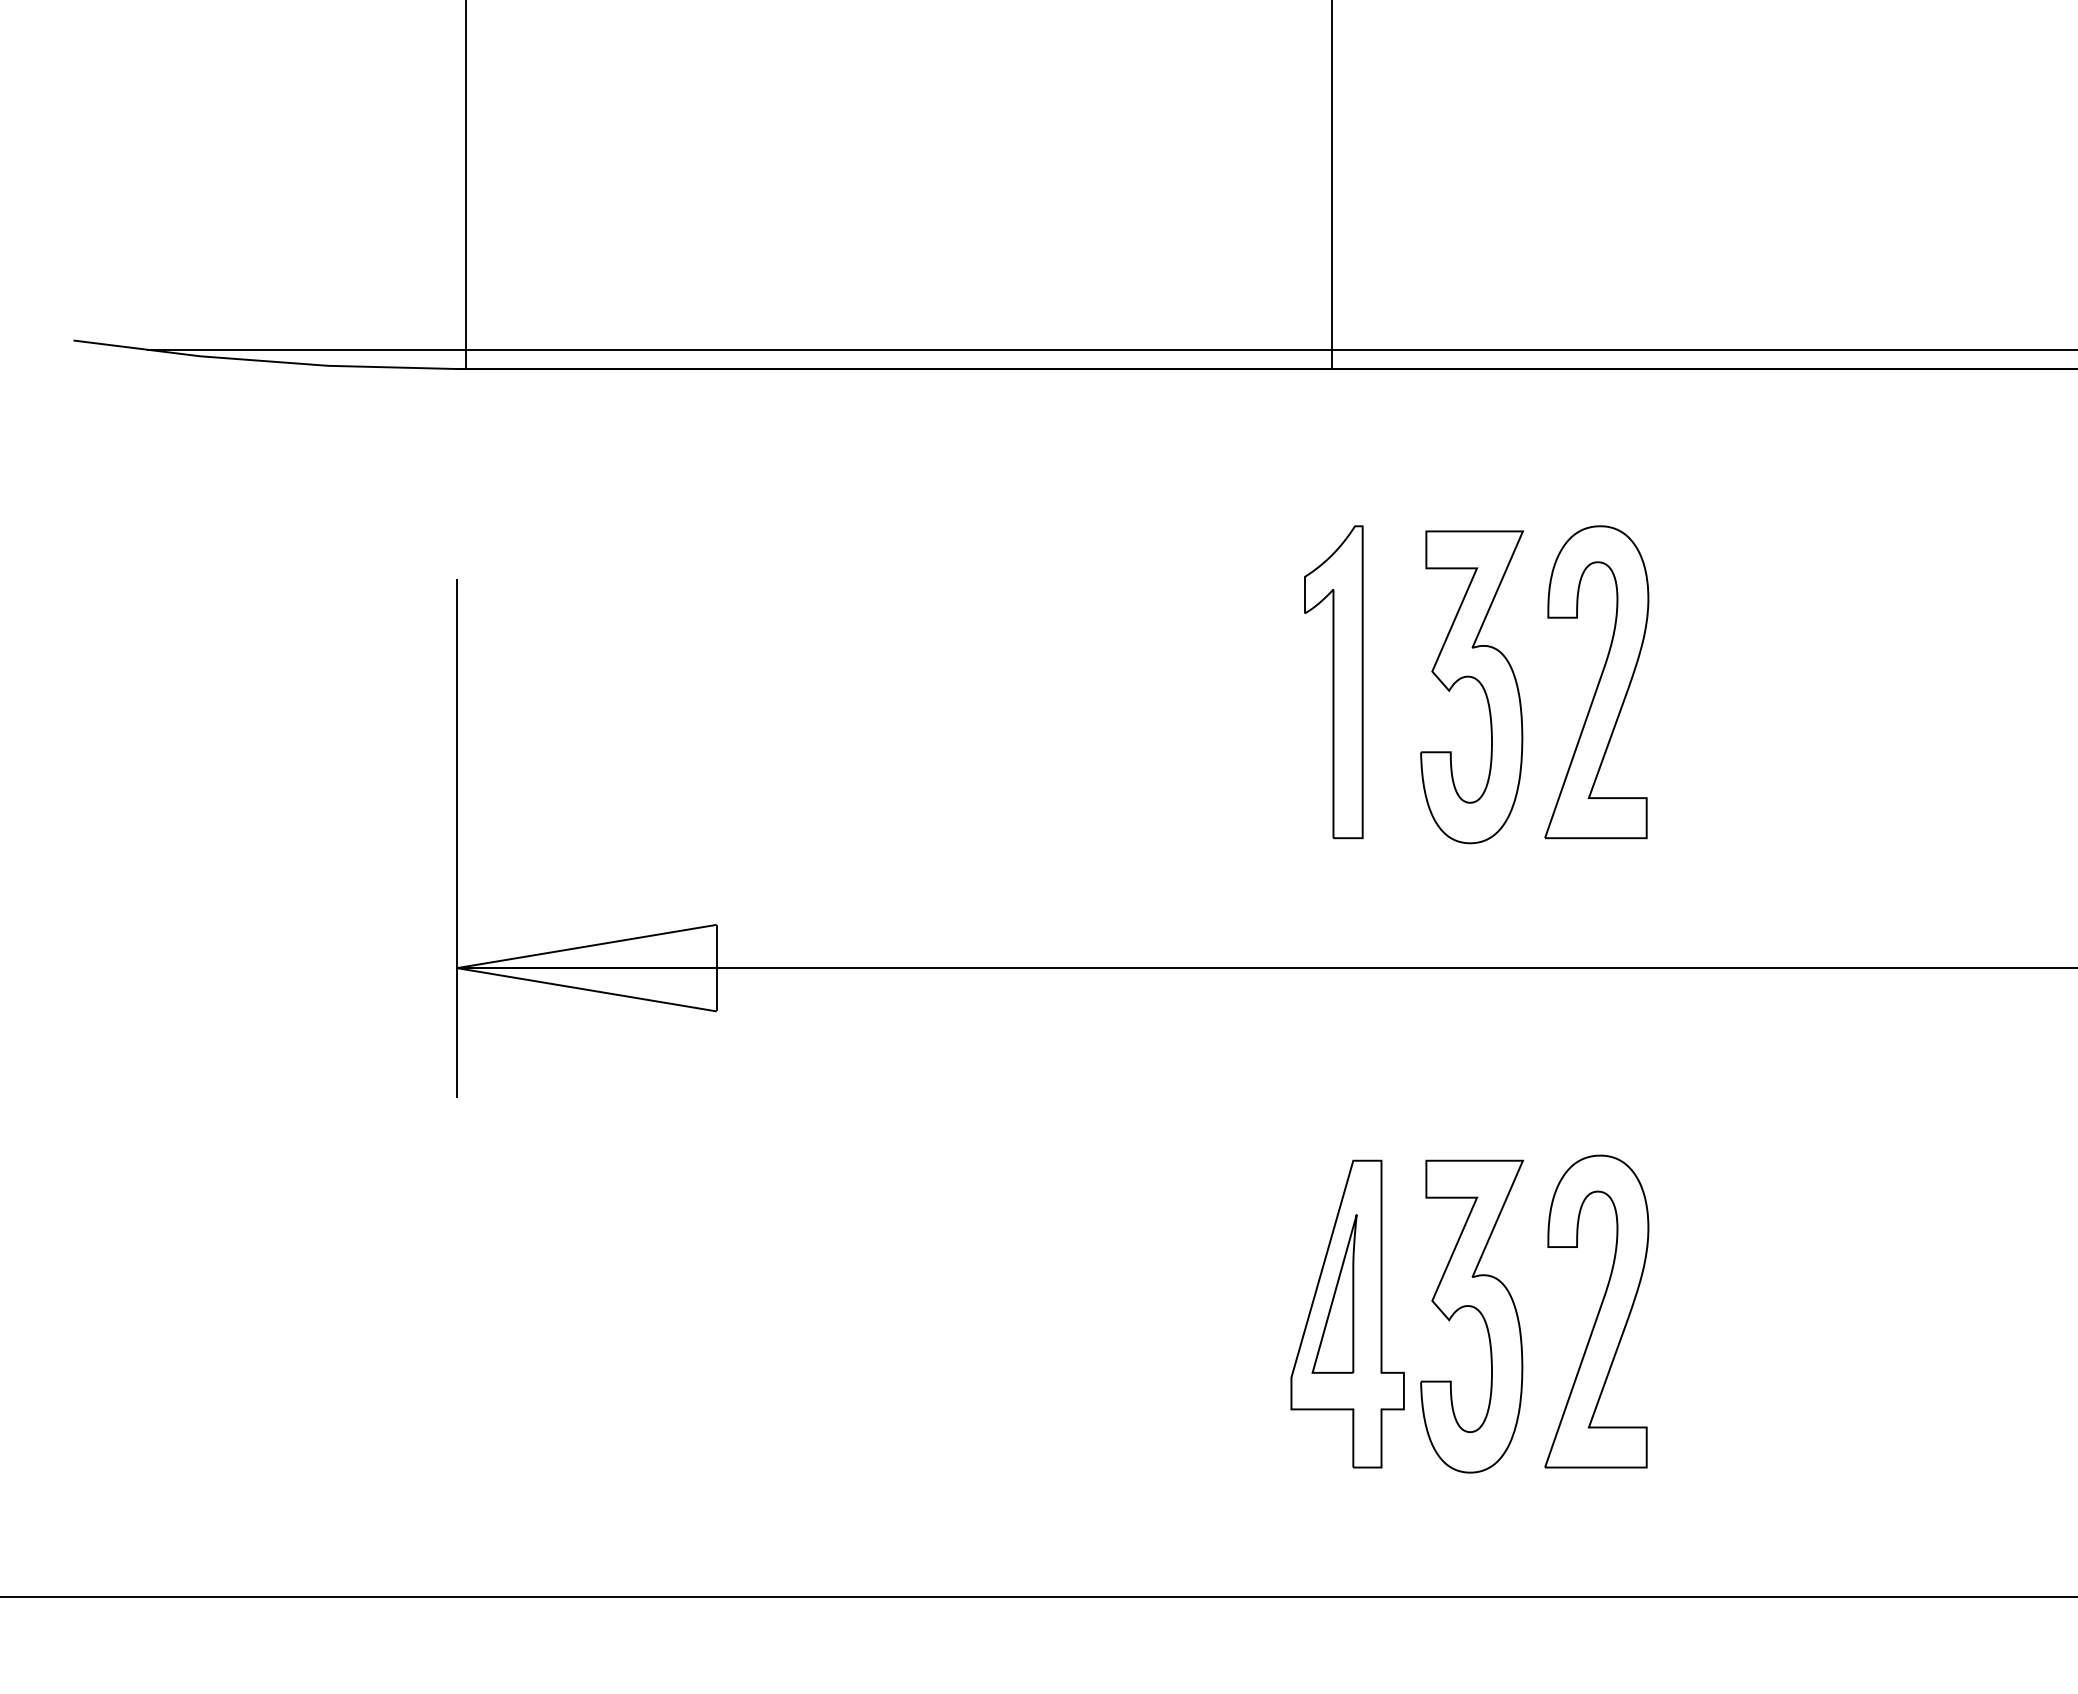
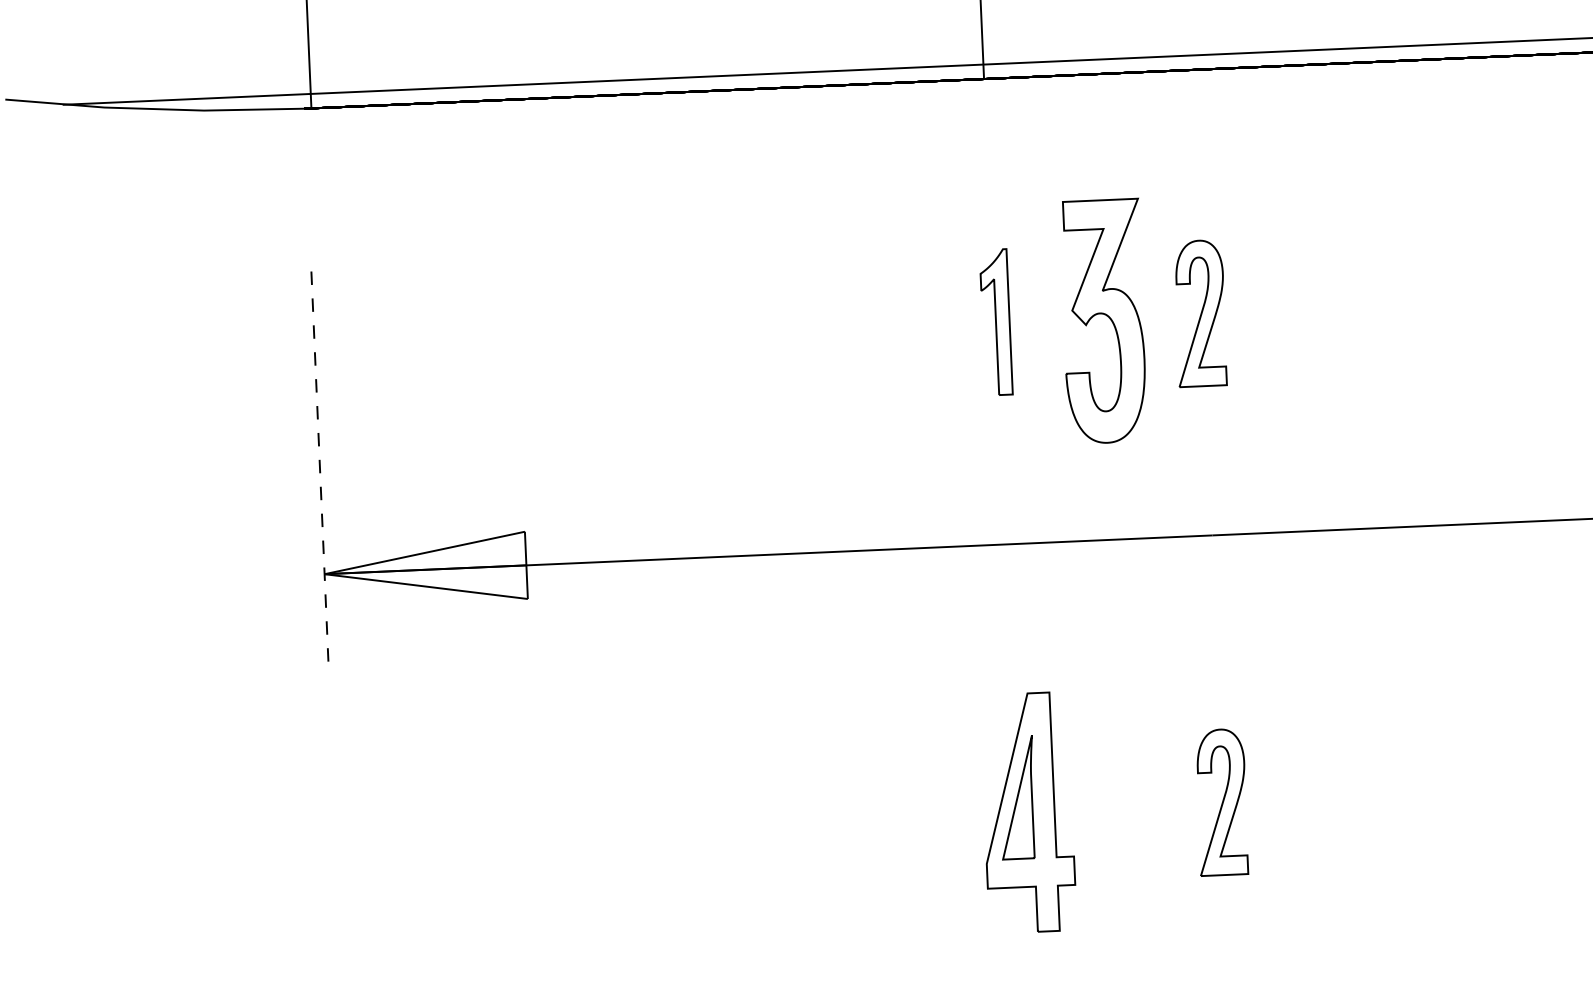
part: (1333, 682) -> (995, 322), size x0.6
part: (1596, 682) -> (1200, 313), size x0.6
line: (457, 838) -> (320, 473), solid -> dashed
part: (1475, 1309) -> (1127, 804), removed
part: (1596, 1311) -> (1221, 802), size x0.6

